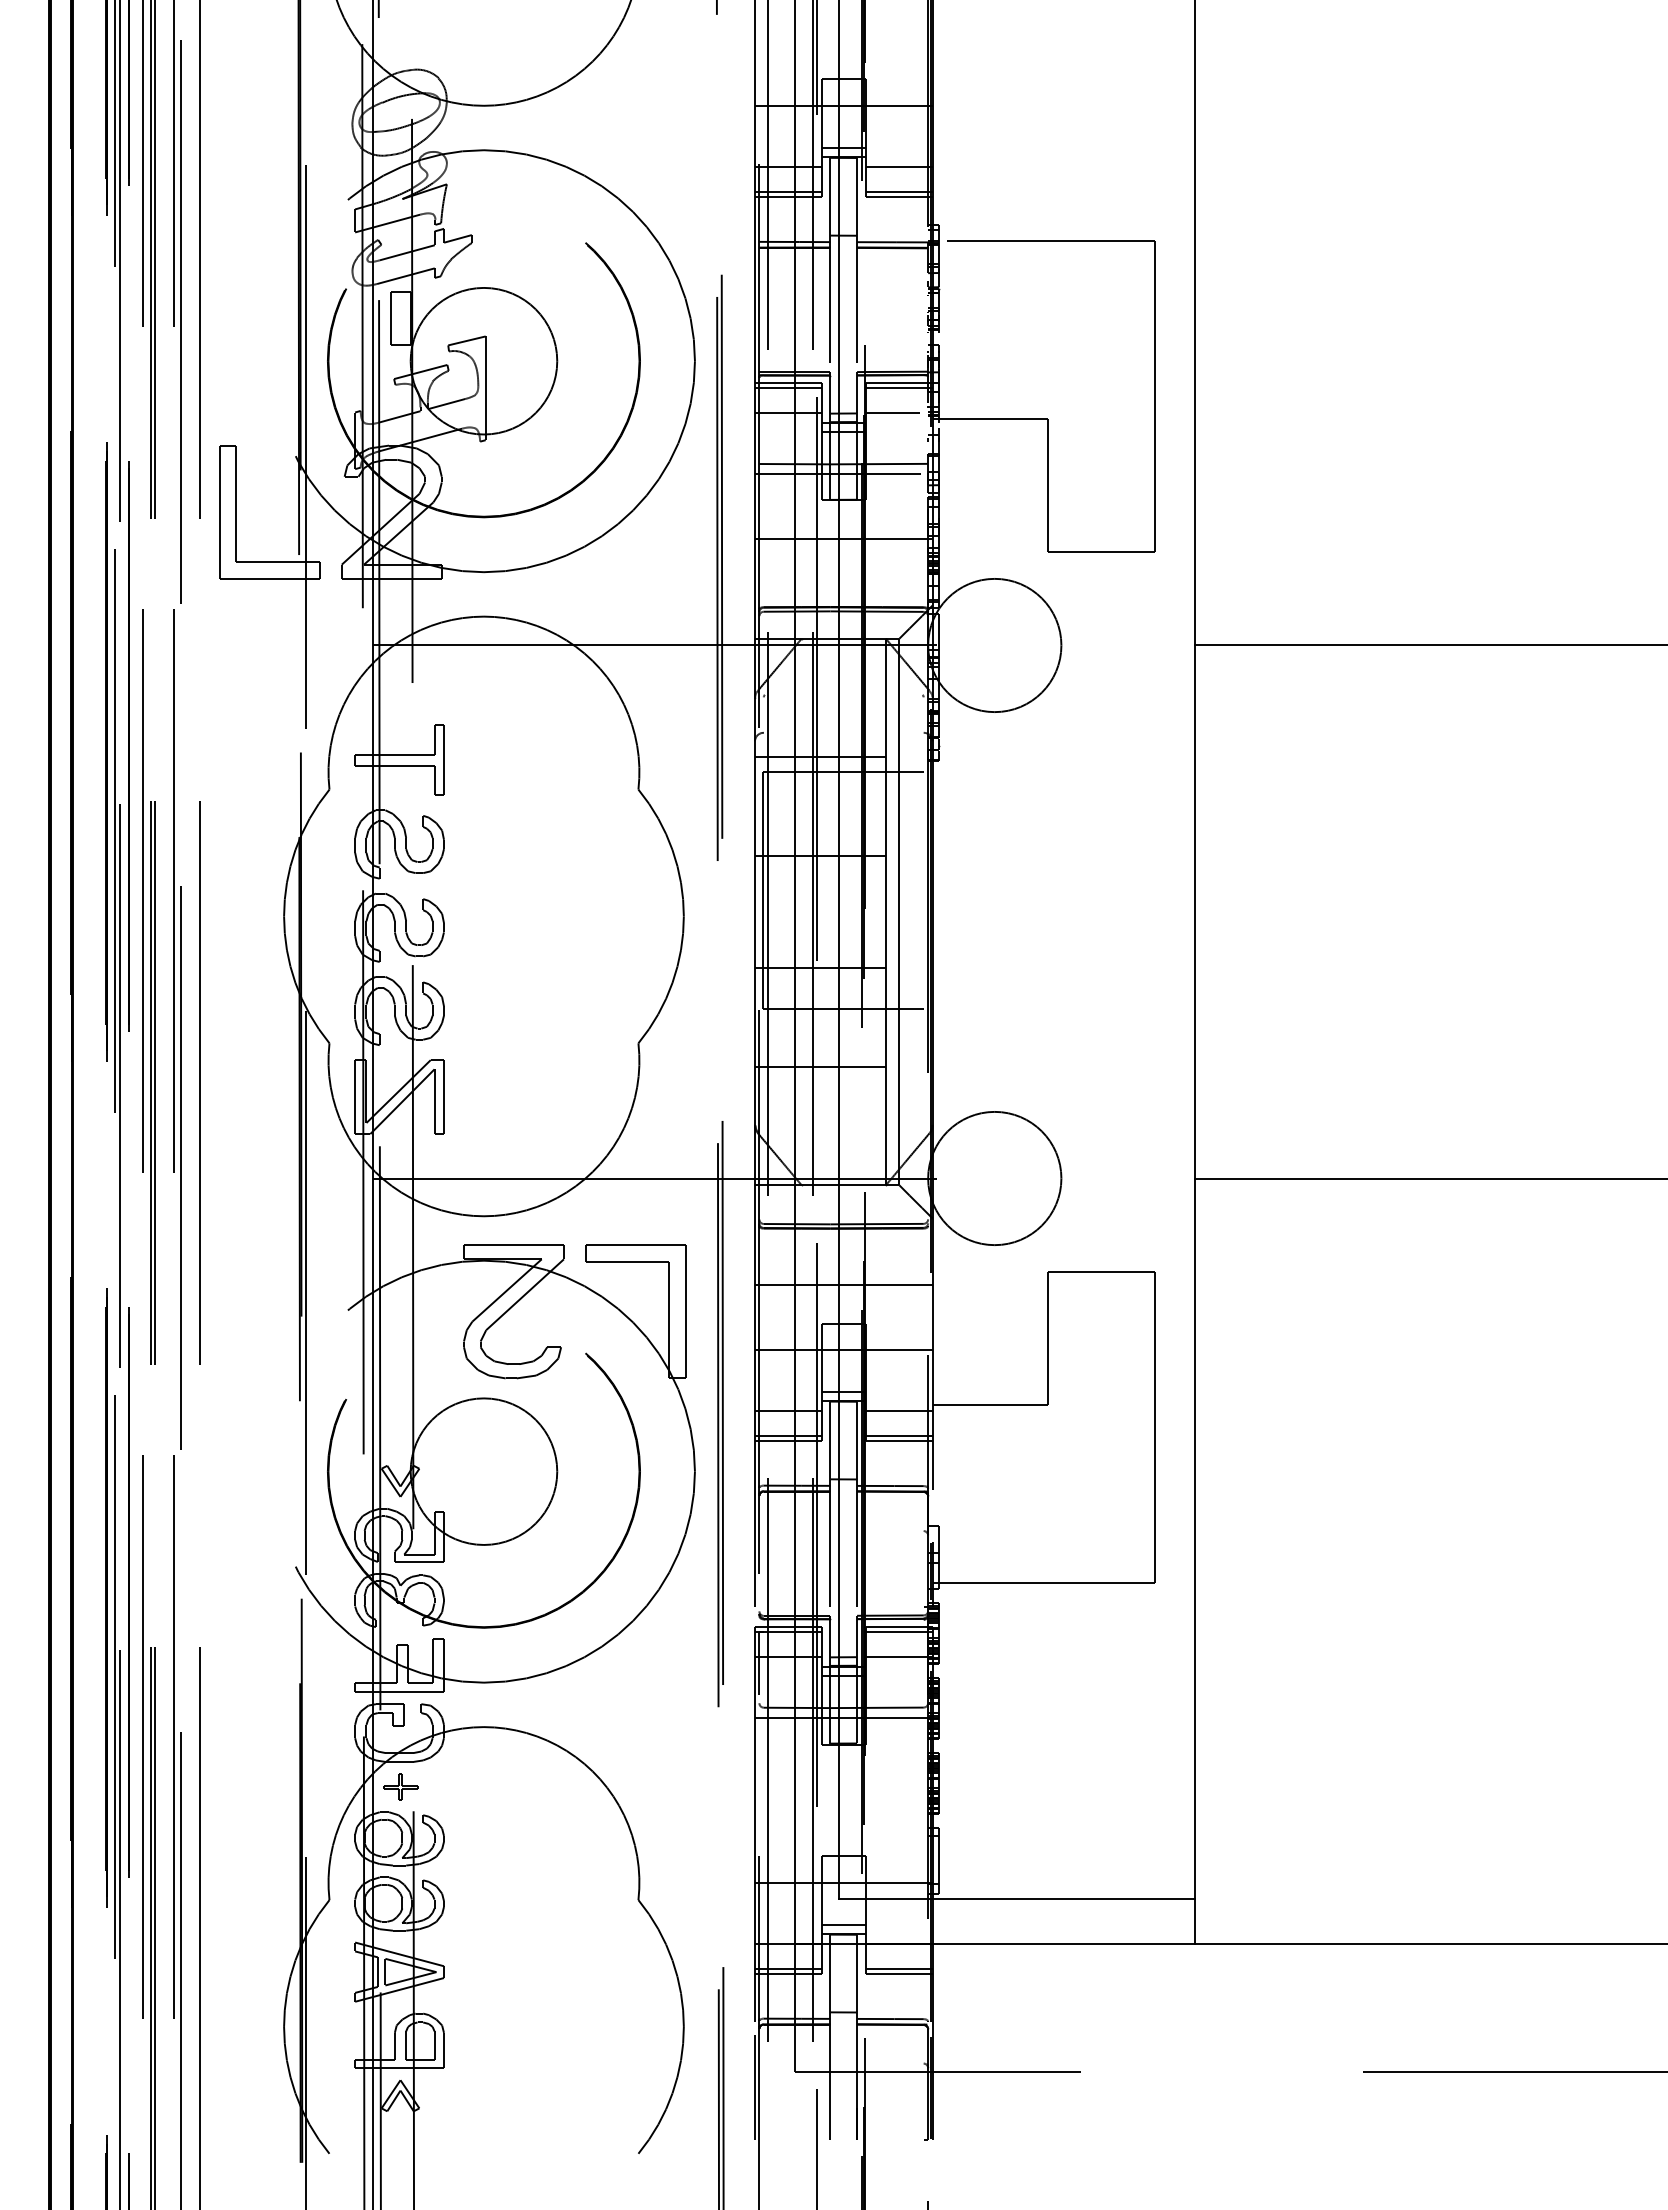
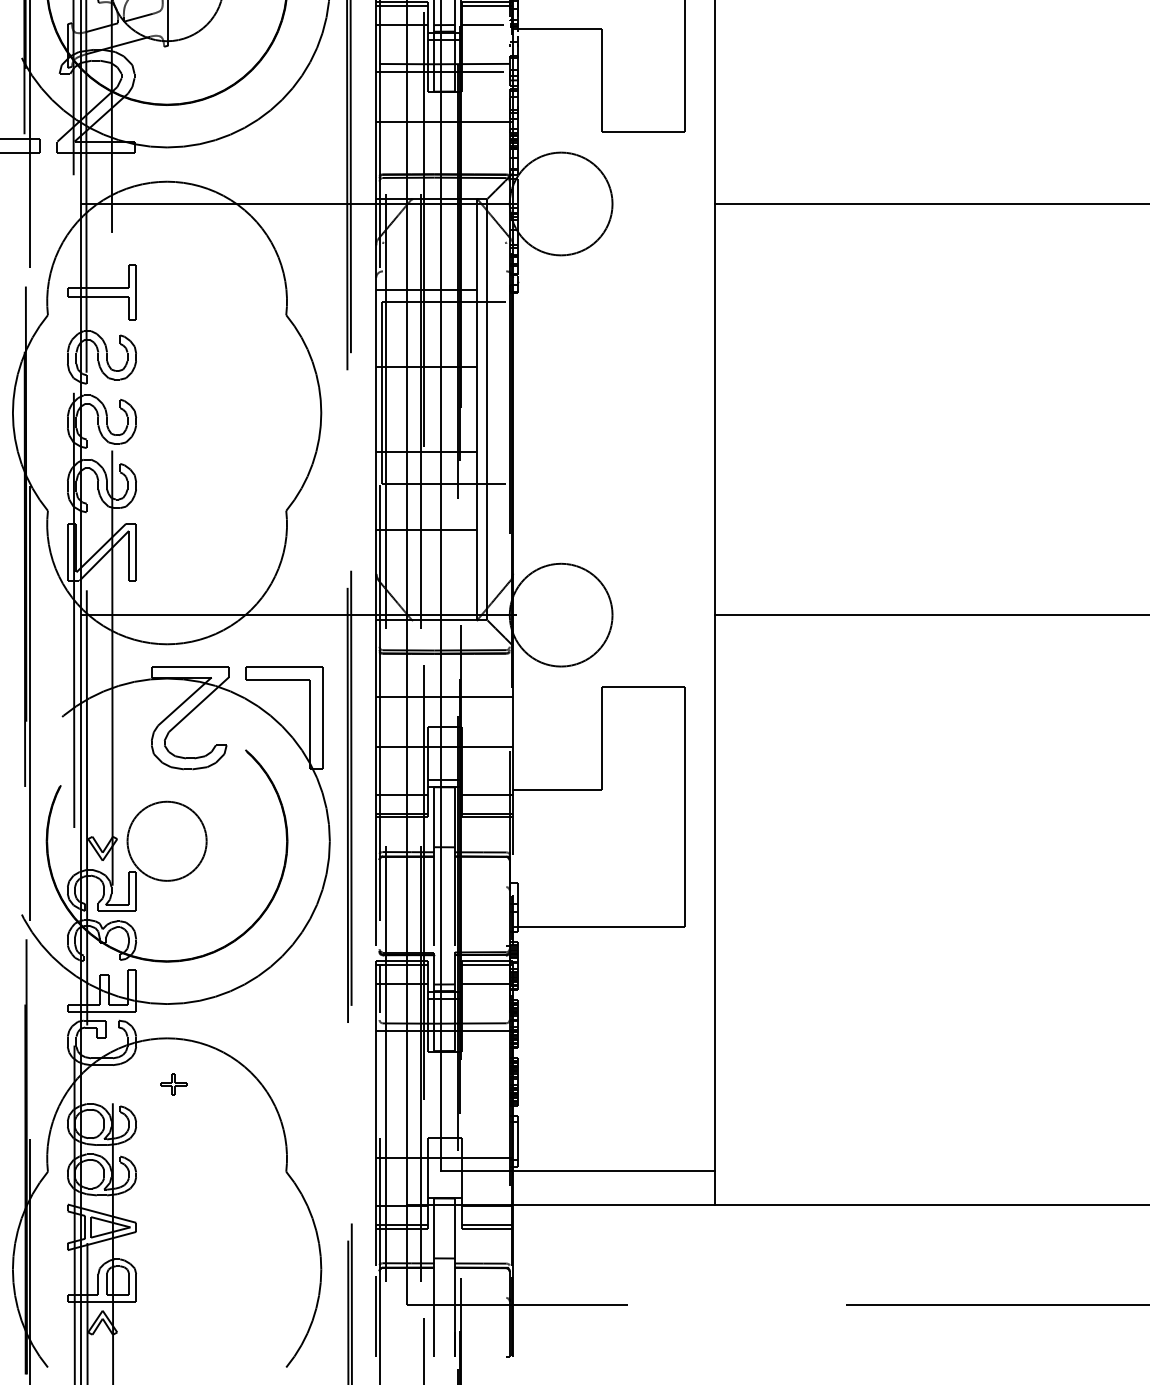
circle: (483, 1471) -> (166, 841), size x0.7
part: (400, 1786) -> (173, 1084), moved
line: (843, 1924) -> (444, 1190), removed

